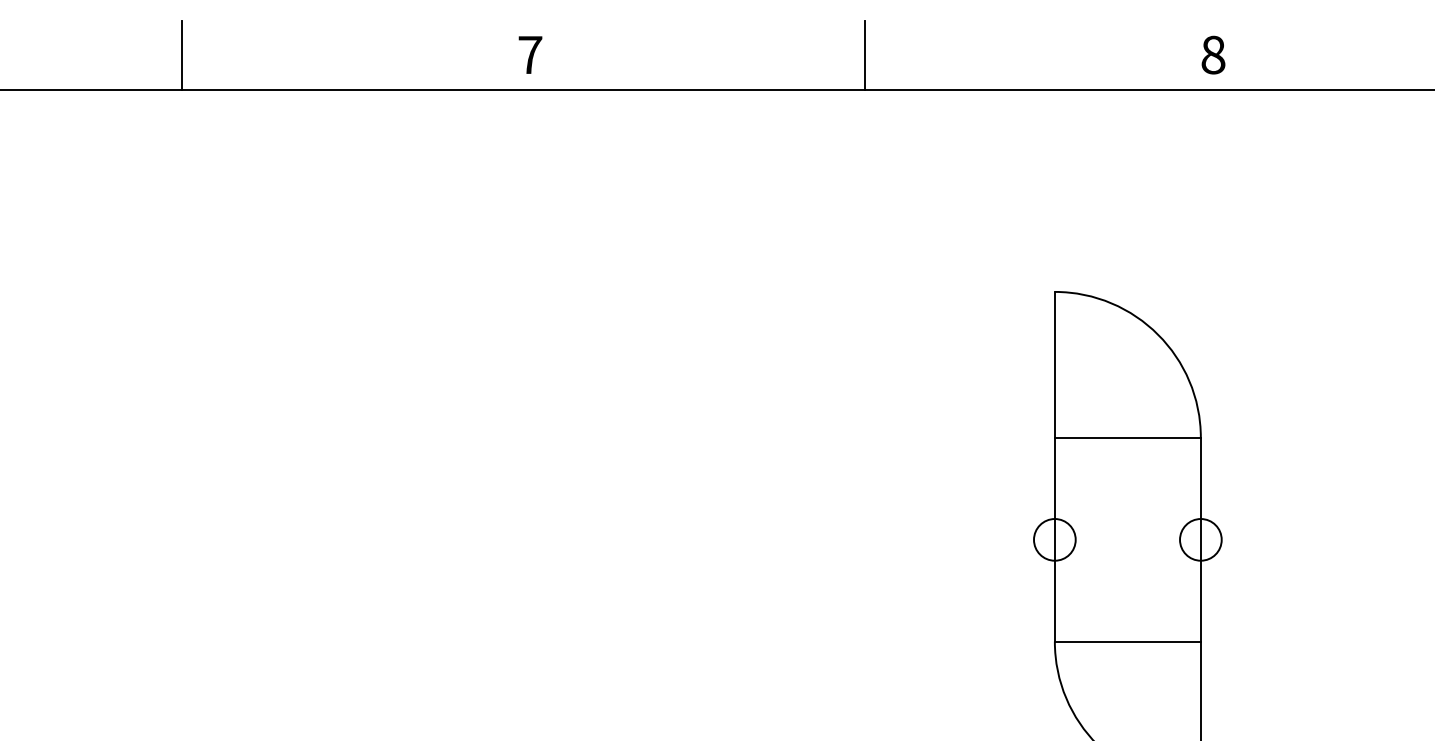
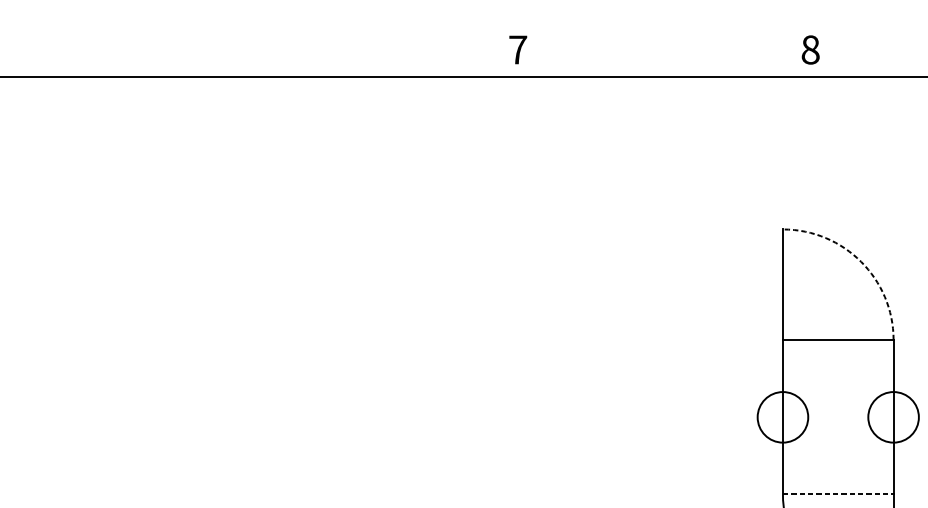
text: (530, 54) -> (518, 49), moved
text: (1213, 54) -> (810, 49), moved
line: (182, 55) -> (121, 50), removed
line: (865, 55) -> (639, 50), removed
arc: (1158, 334) -> (861, 261), solid -> dashed
circle: (1054, 539) -> (782, 417), size x1.6
circle: (1200, 539) -> (893, 417), size x1.6
line: (1128, 641) -> (838, 494), solid -> dashed

